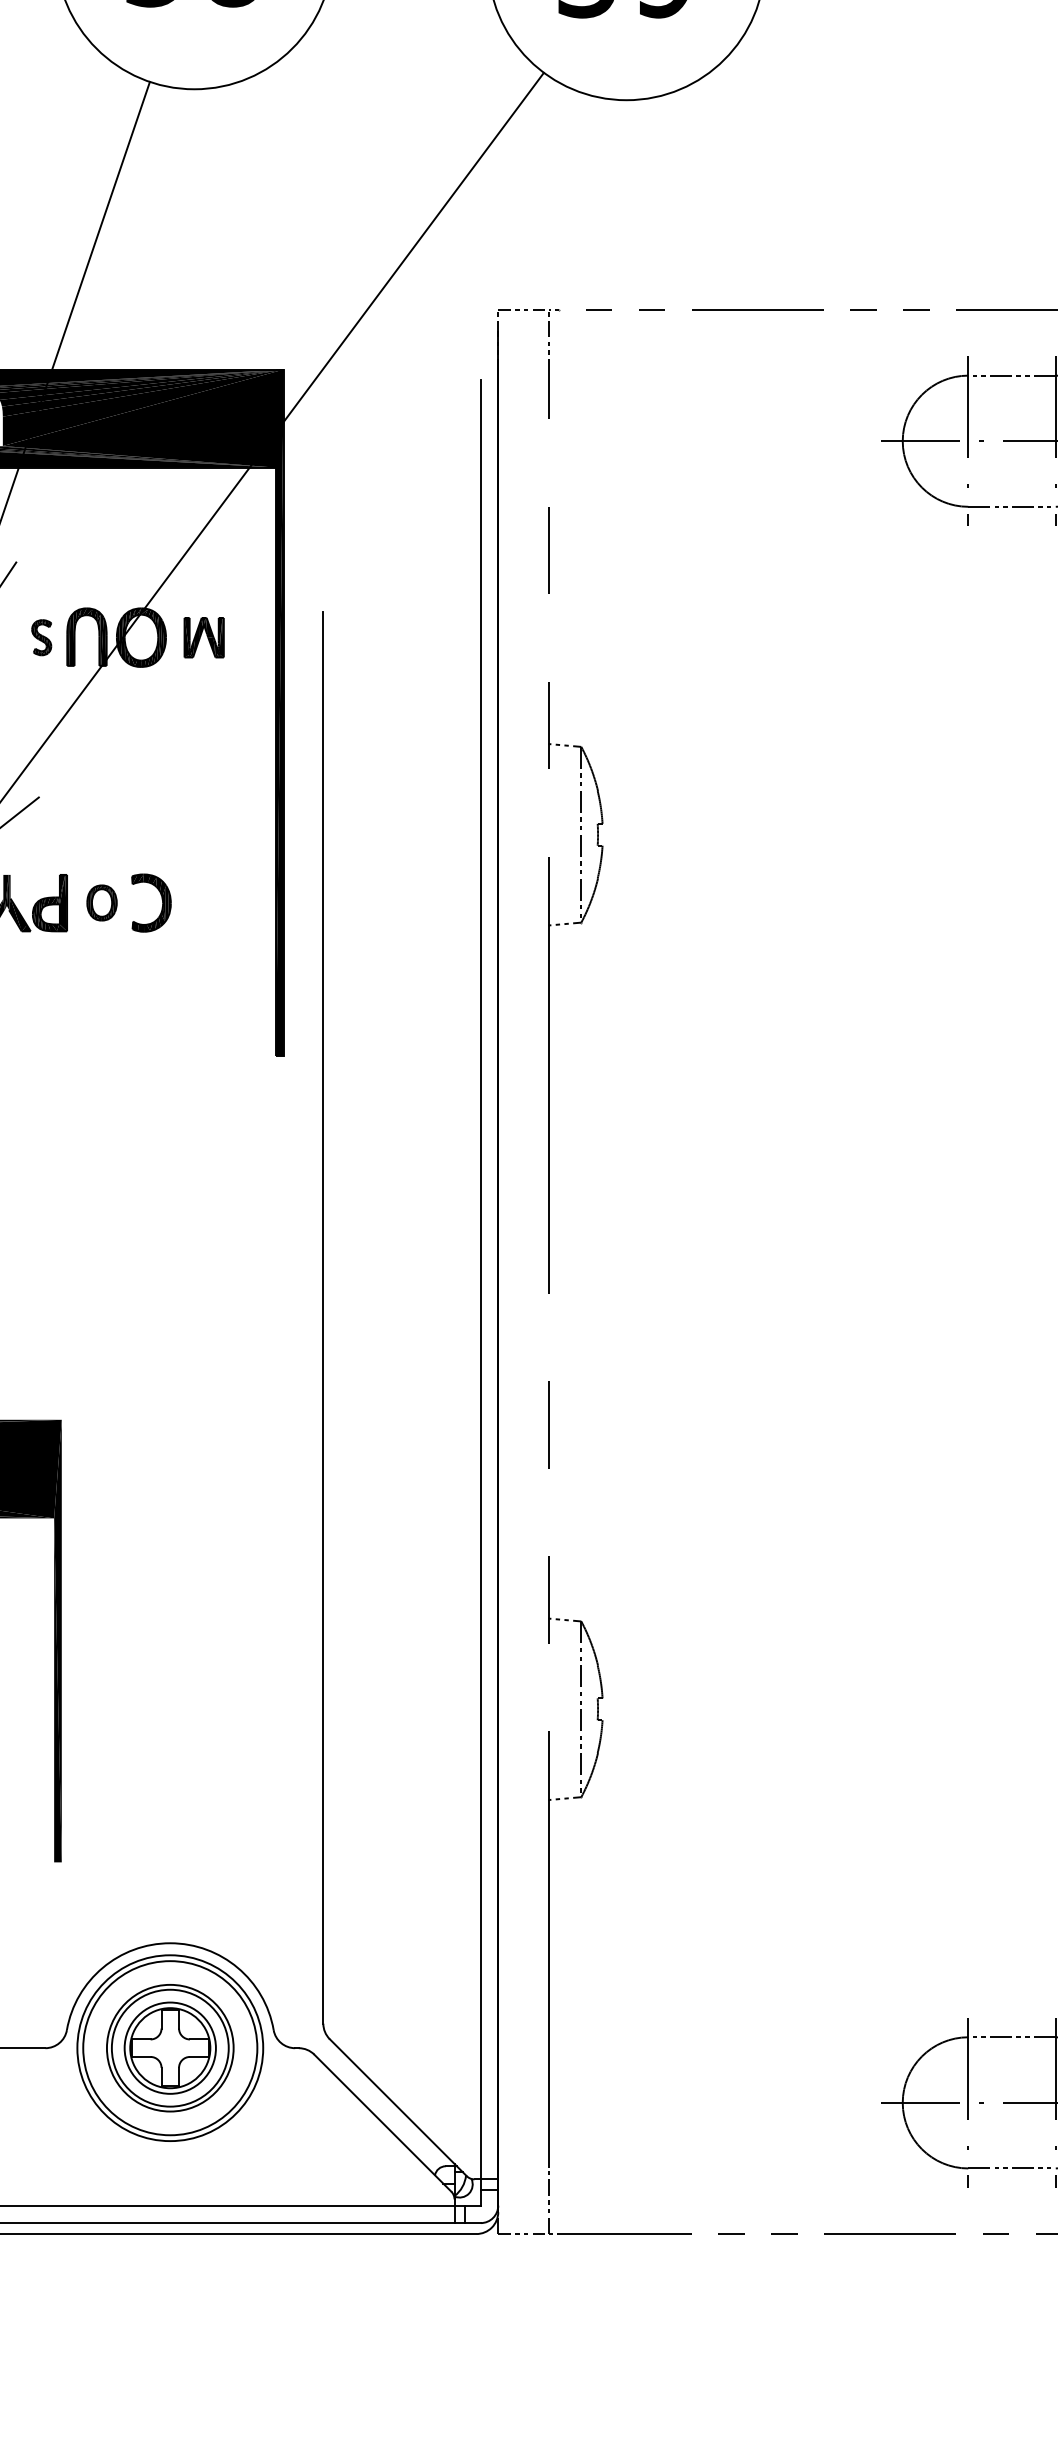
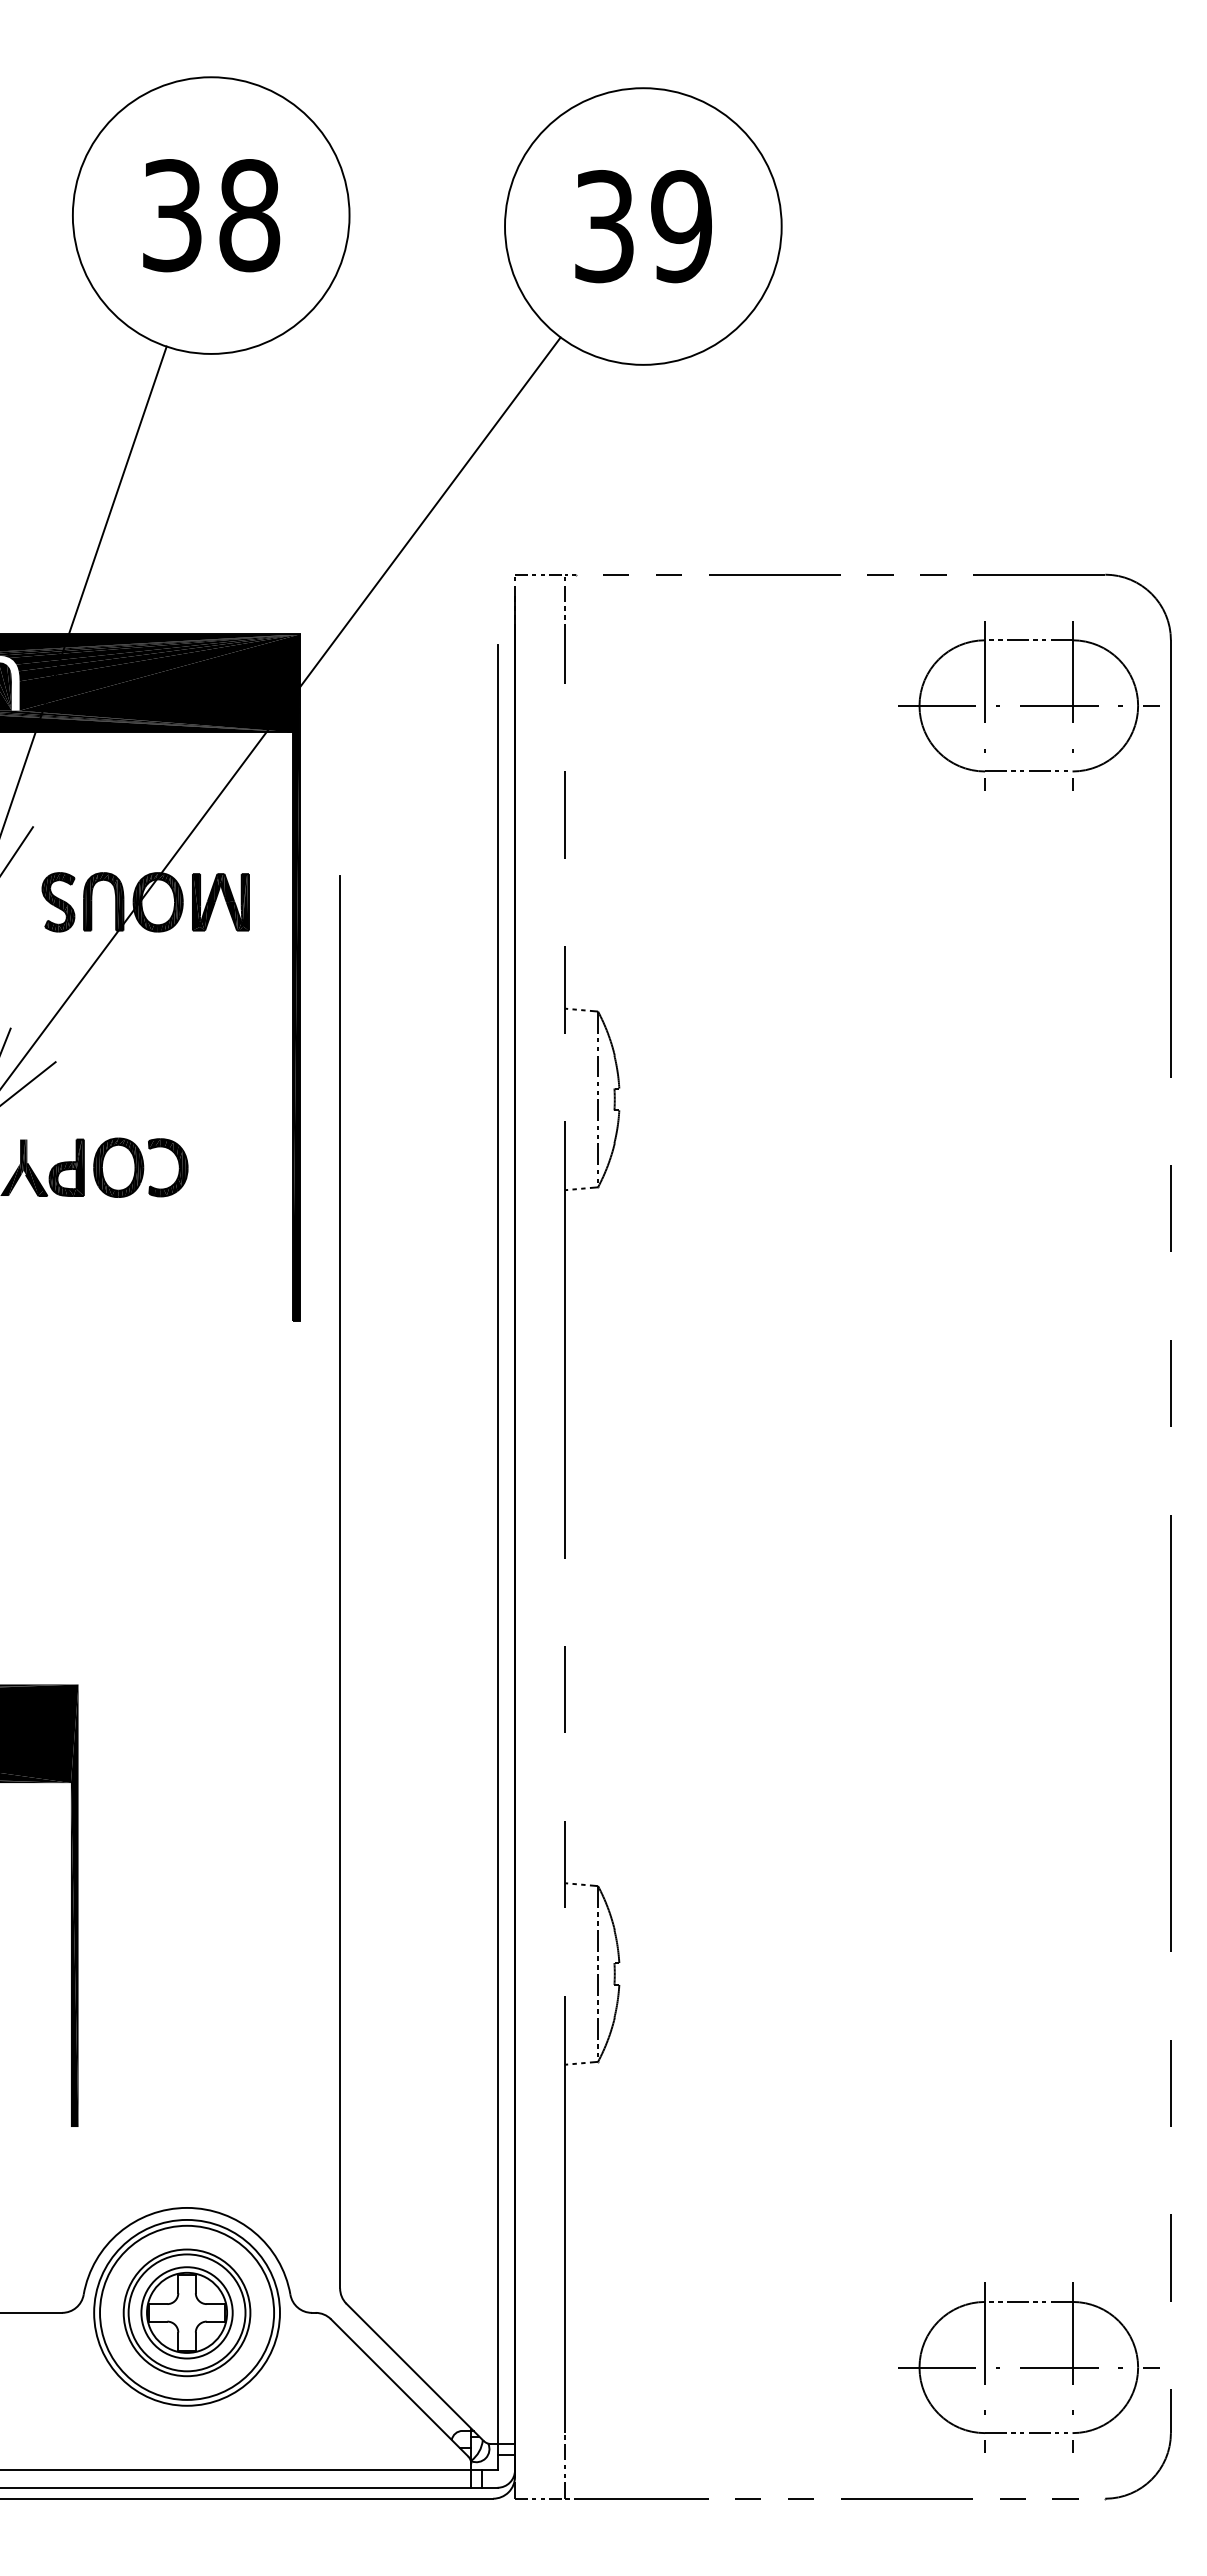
part: (41, 637) -> (58, 902), size x1.67
part: (203, 637) -> (220, 902), size x1.43
part: (101, 902) -> (118, 1167), size x1.67

